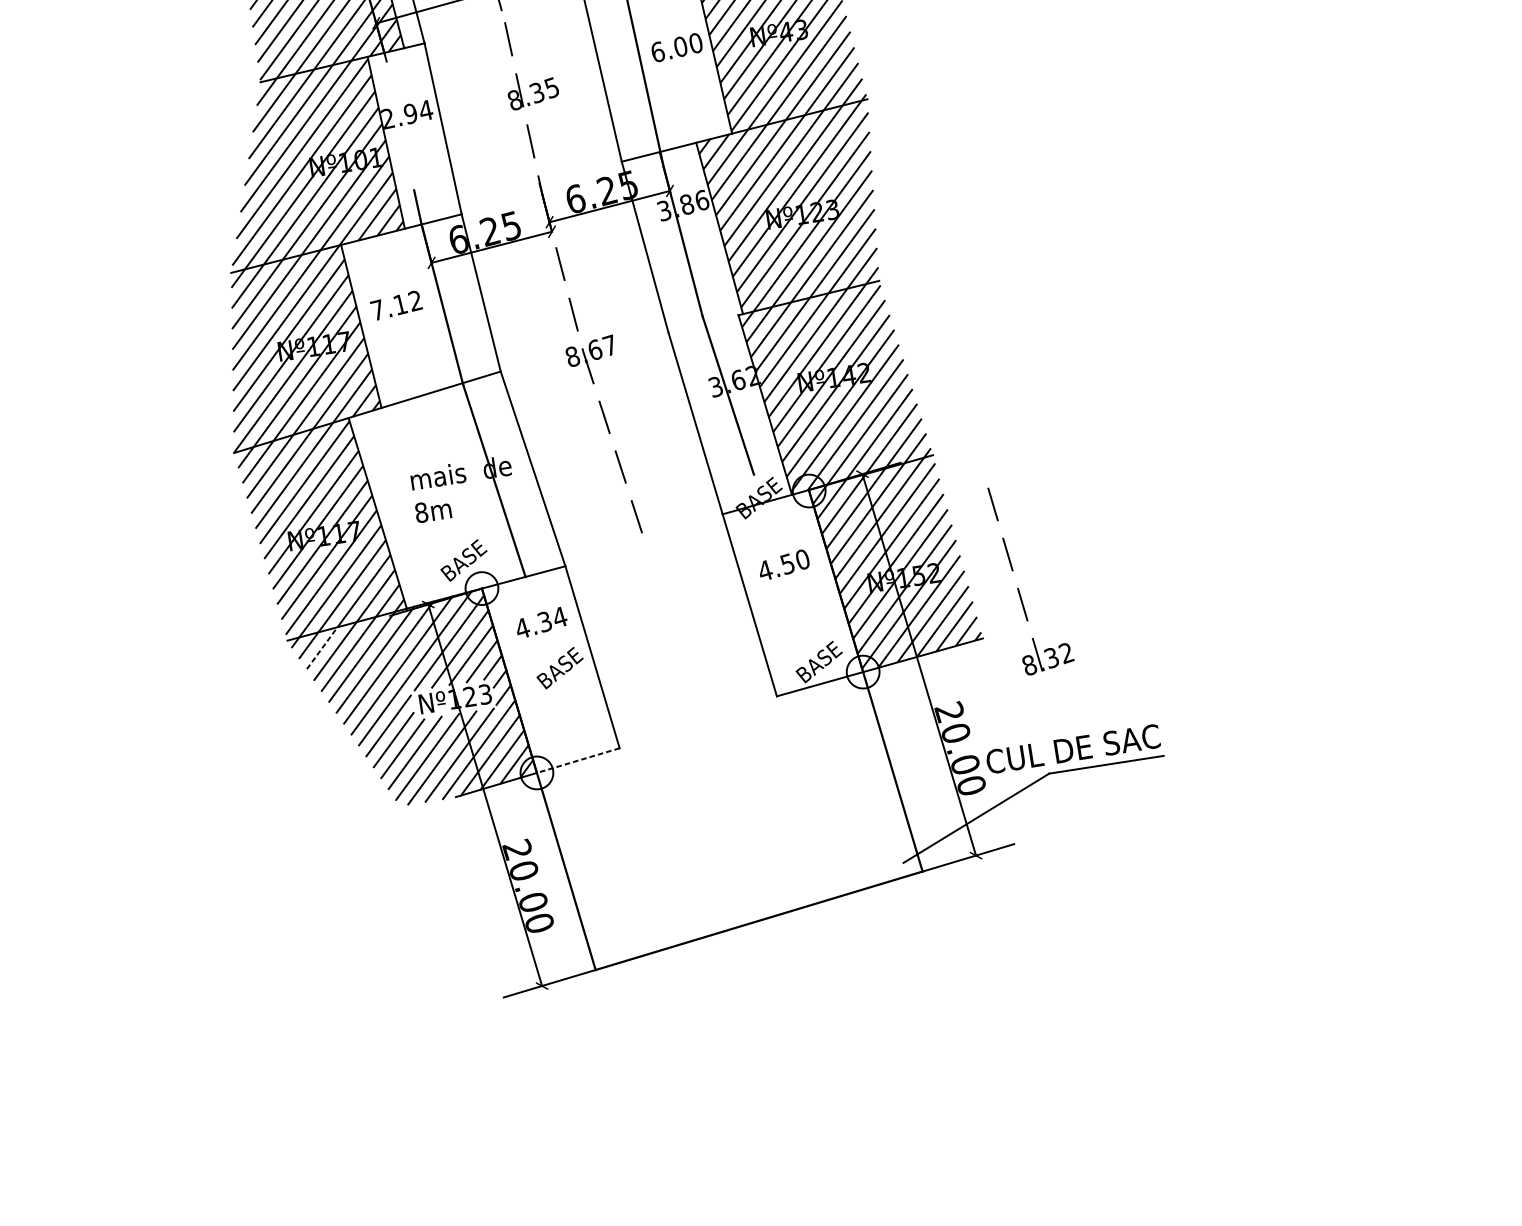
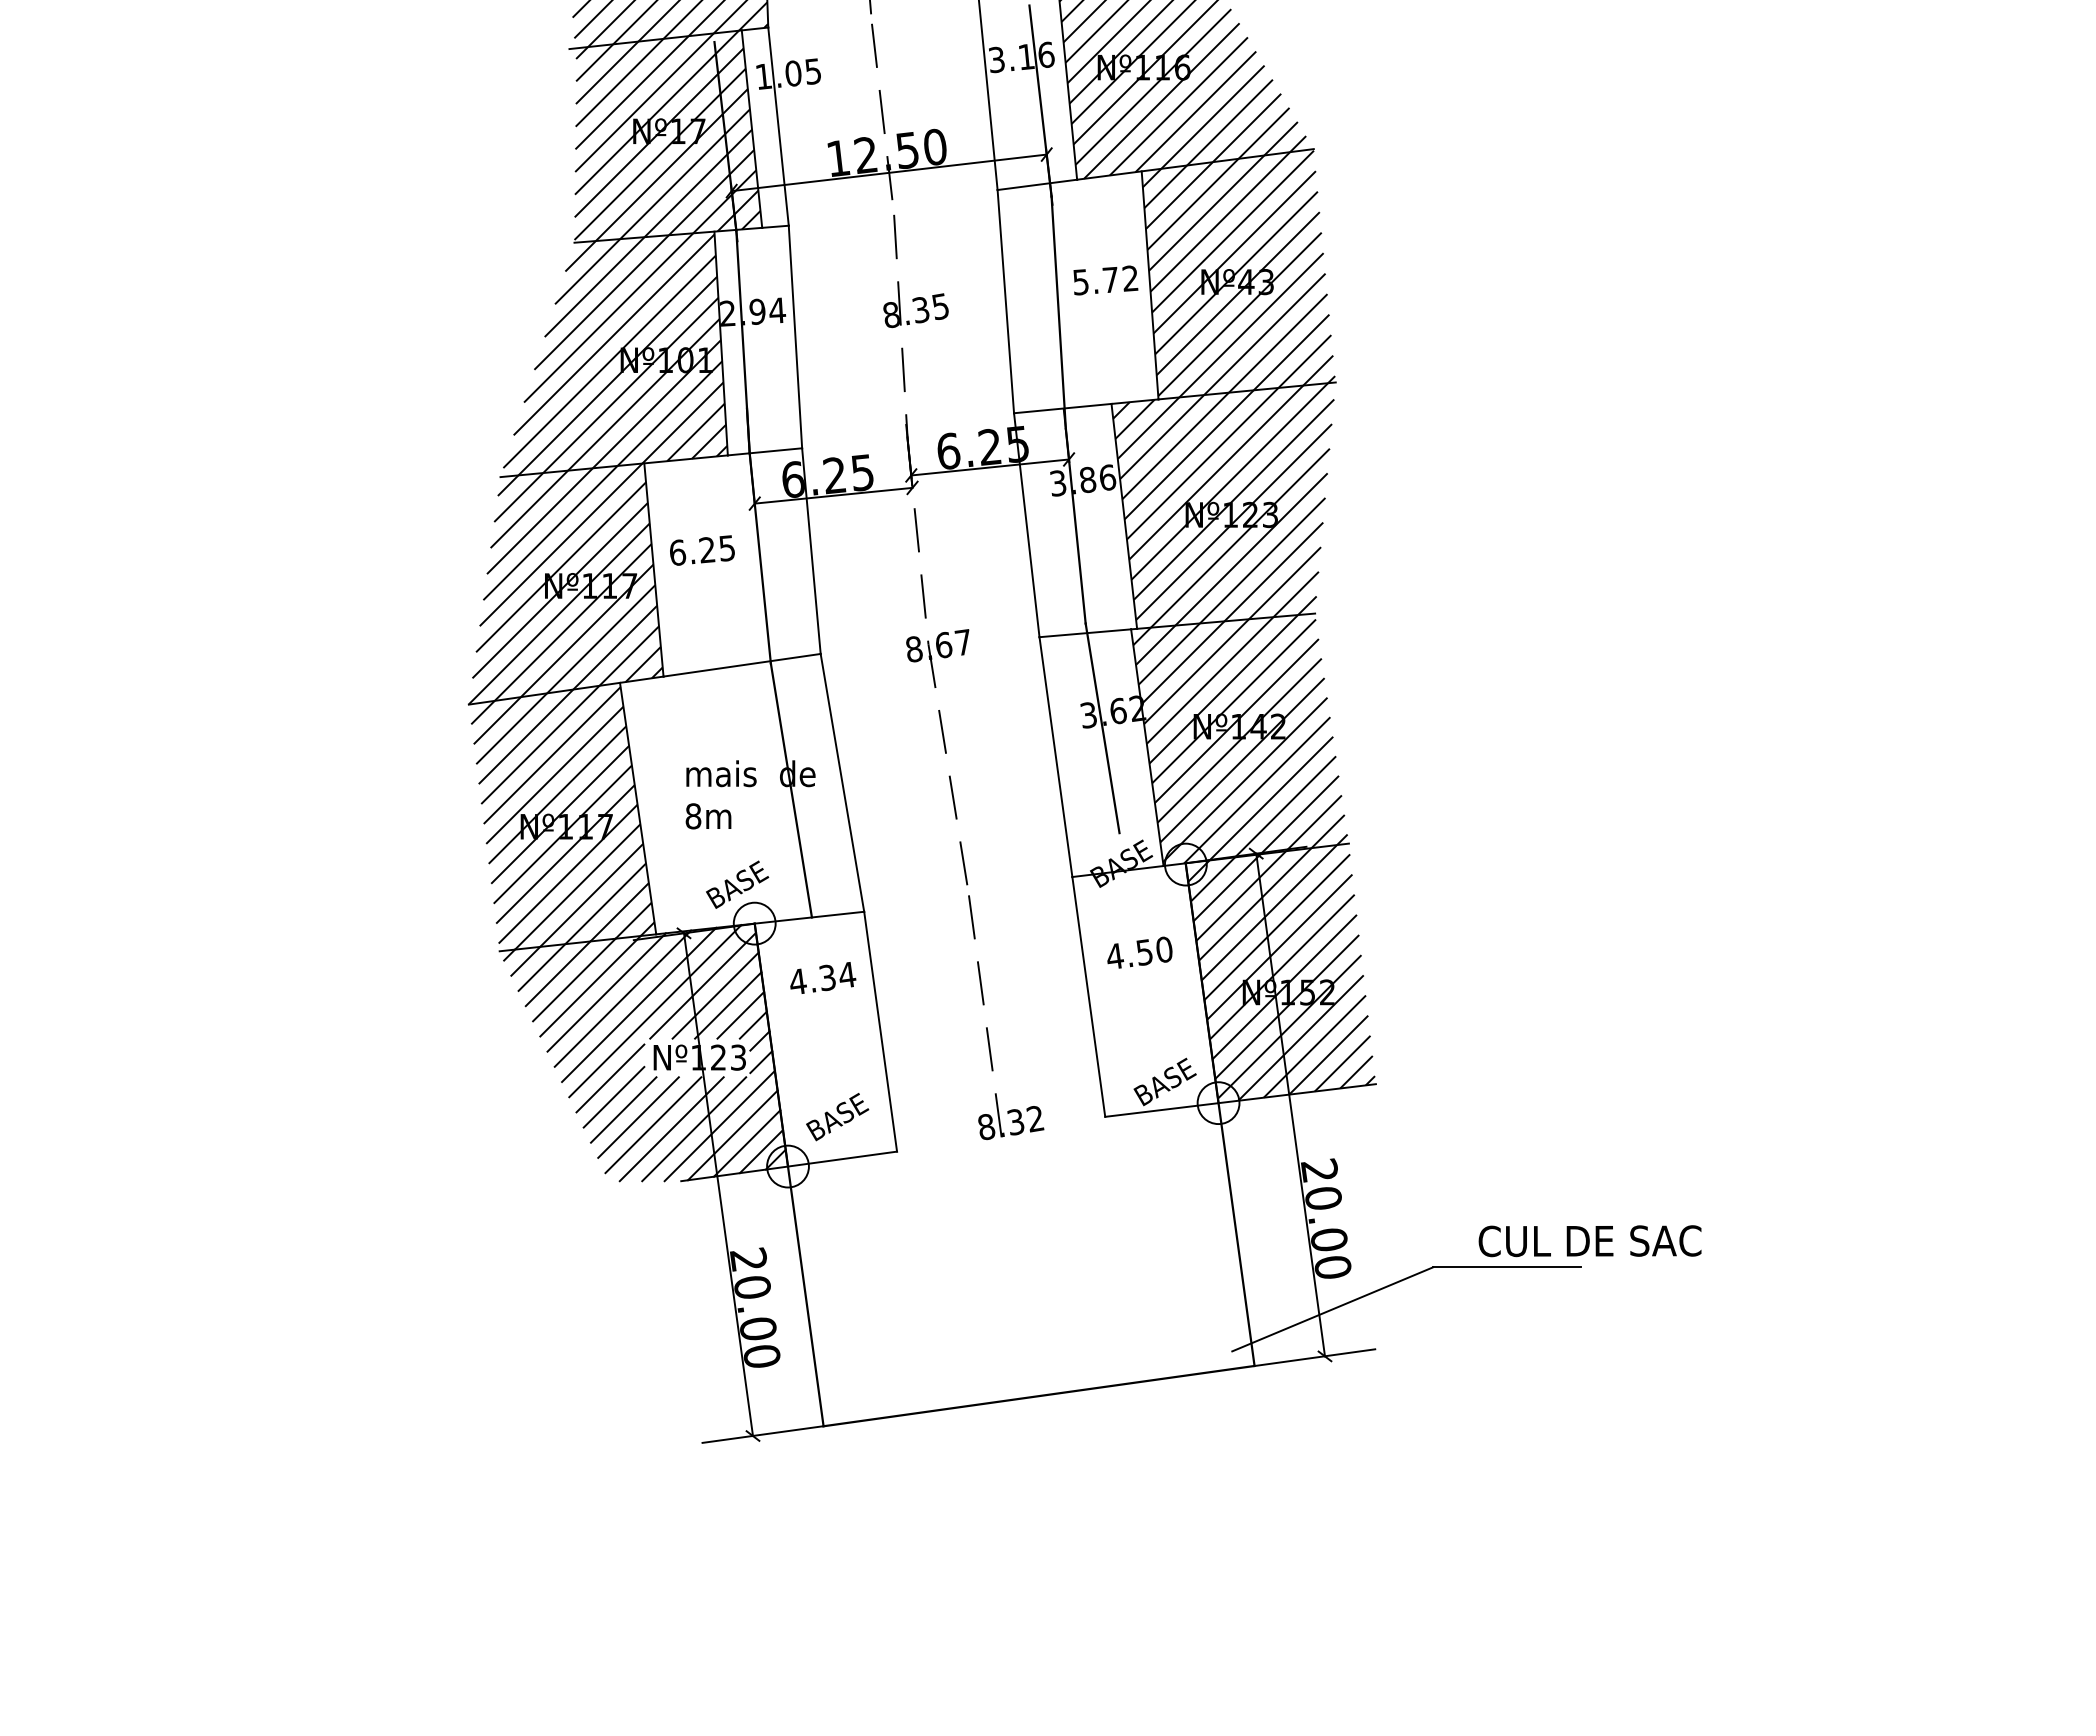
text: (676, 47) -> (1105, 280), 6.00 -> 5.72
line: (402, 137) -> (742, 340), added
text: (396, 305) -> (702, 550), 7.12 -> 6.25
line: (703, 323) -> (1085, 633), added
part: (1018, 587) -> (987, 1027), moved
line: (322, 648) -> (542, 967), dashed -> solid
text: (560, 668) -> (837, 1117), moved
text: (1072, 749) -> (1589, 1241), moved
line: (578, 760) -> (842, 1159), dashed -> solid

